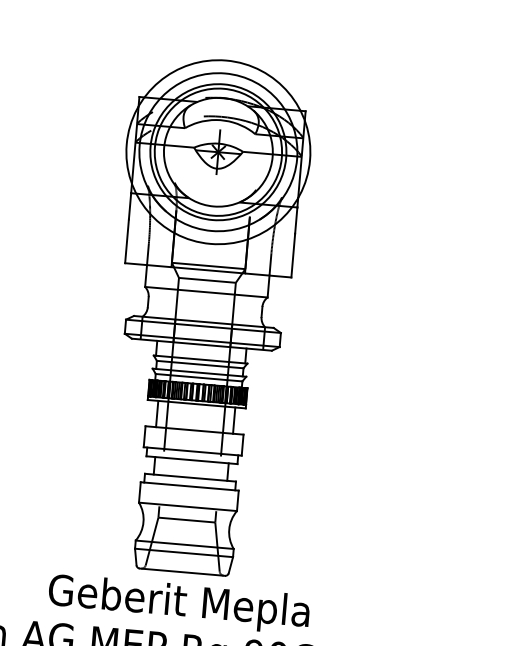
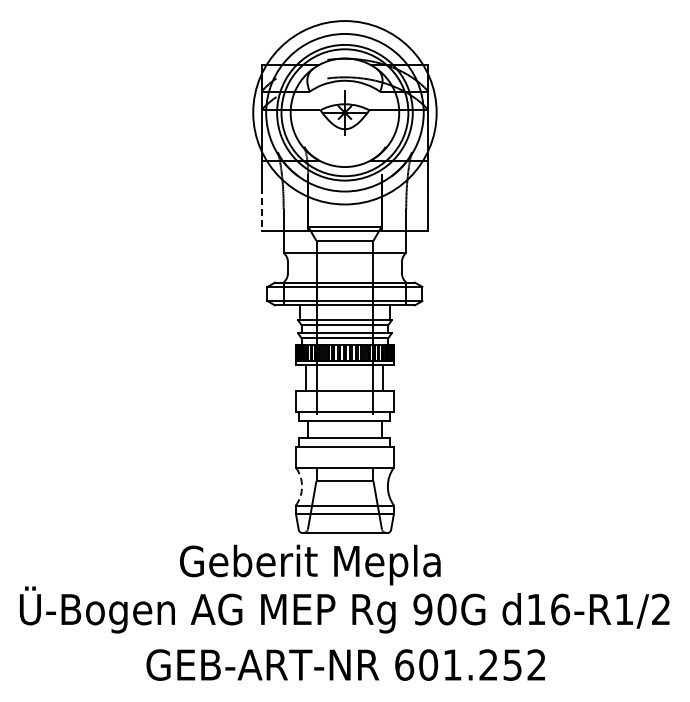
line: (126, 241) -> (261, 209), solid -> dashed
arc: (143, 522) -> (302, 486), solid -> dashed
text: (179, 603) -> (310, 564), moved

